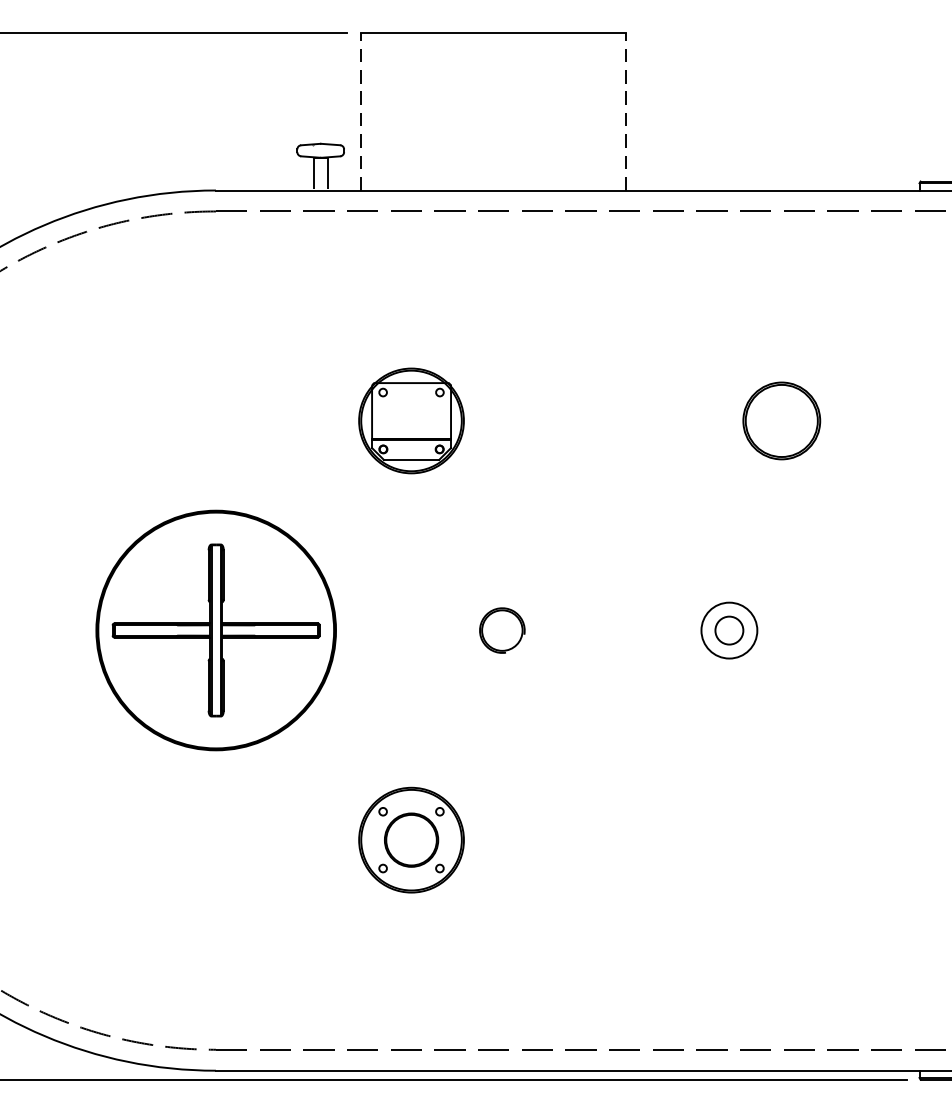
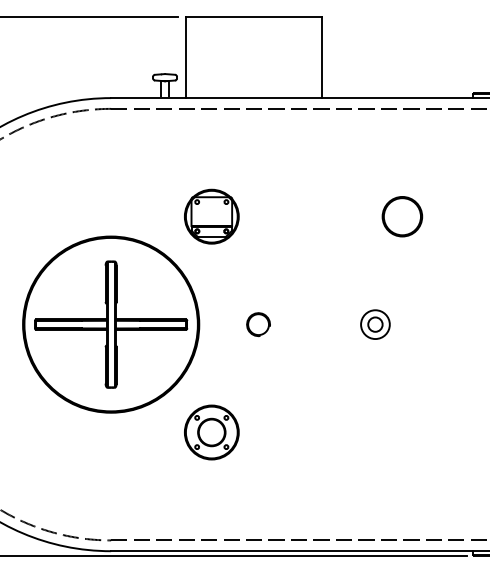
line: (360, 111) -> (185, 57), dashed -> solid
line: (626, 111) -> (322, 57), dashed -> solid
part: (216, 630) -> (111, 324), size x1.43

